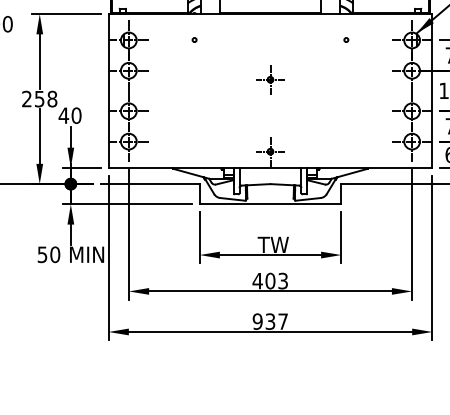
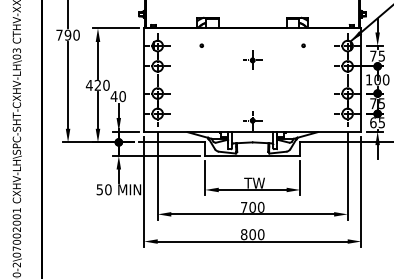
part: (270, 78) -> (252, 59), moved
text: (39, 97) -> (97, 84), 258 -> 420
text: (270, 281) -> (252, 207), 403 -> 700
text: (270, 321) -> (252, 234), 937 -> 800

